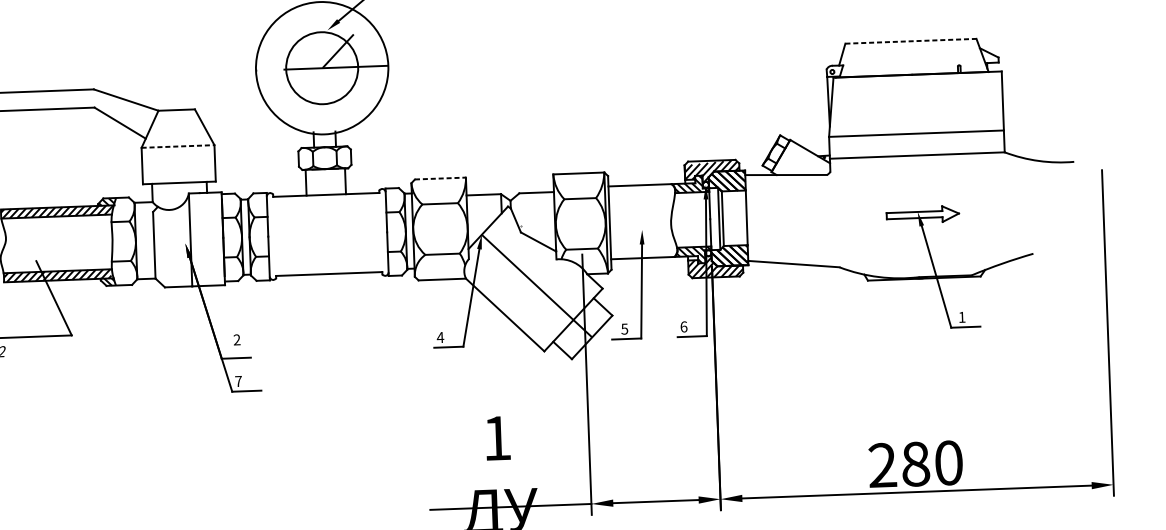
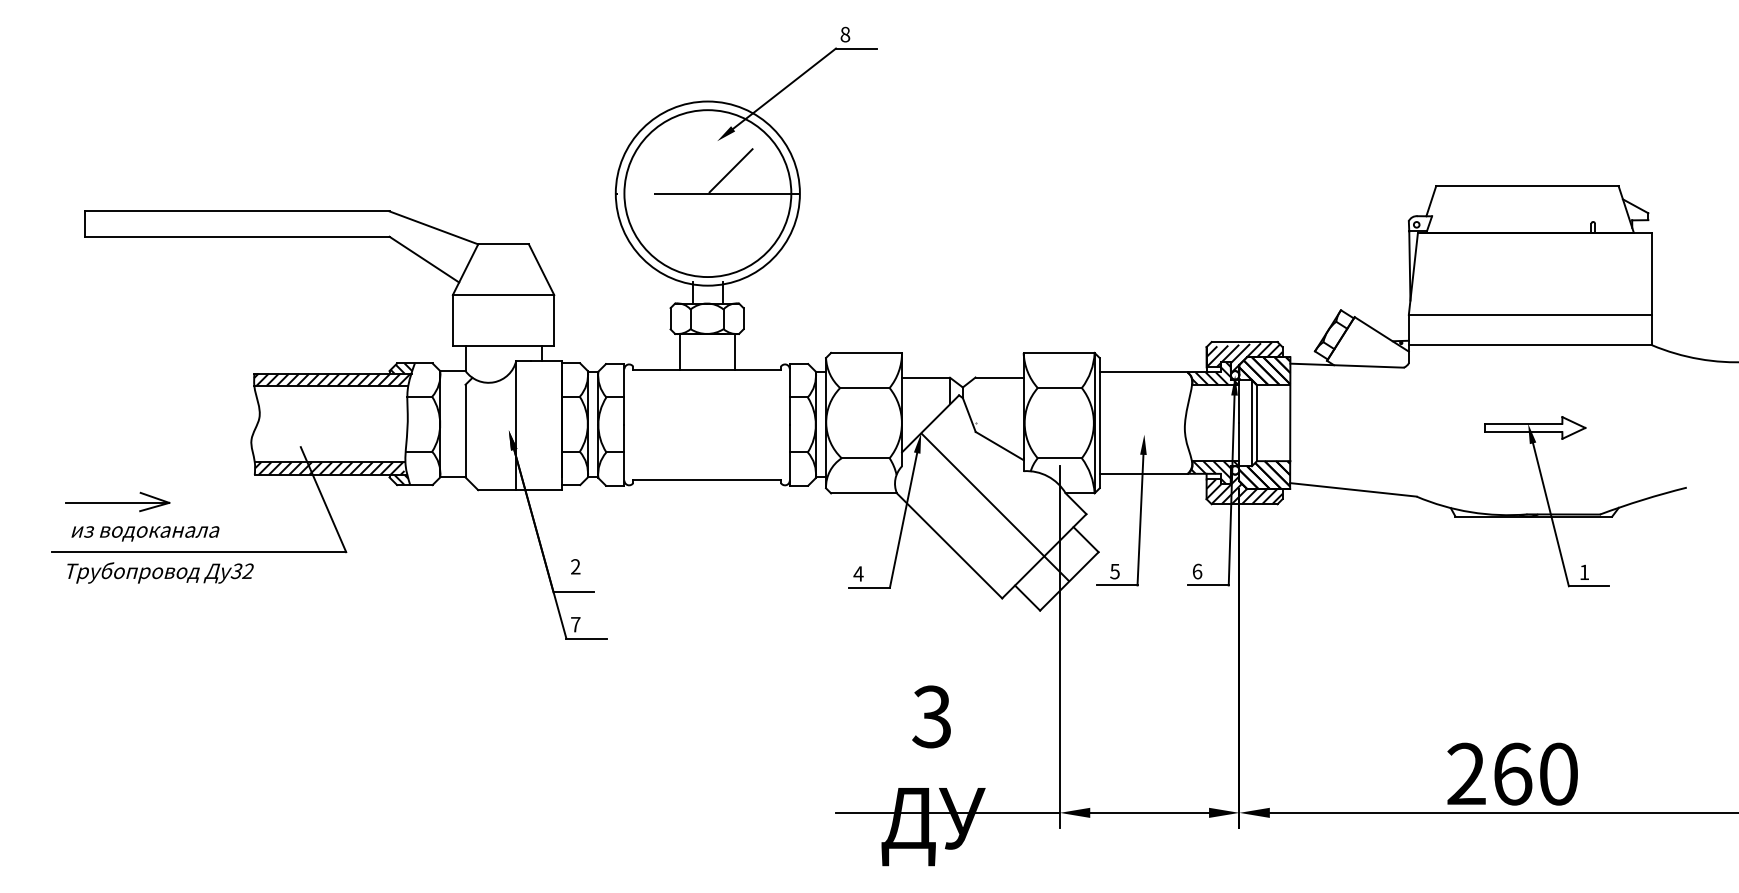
line: (911, 41) -> (1527, 186), dashed -> solid
circle: (321, 68) -> (707, 193), size x1.67
line: (178, 146) -> (503, 295), dashed -> solid
line: (441, 178) -> (867, 352), dashed -> solid
text: (496, 438) -> (931, 716), 1 -> 3
text: (915, 463) -> (1512, 773), 280 -> 260

